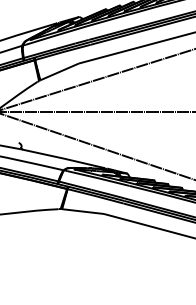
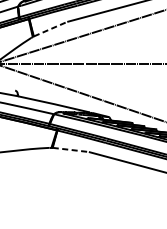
line: (60, 71) -> (51, 28), solid -> dashed
line: (83, 211) -> (71, 149), solid -> dashed

